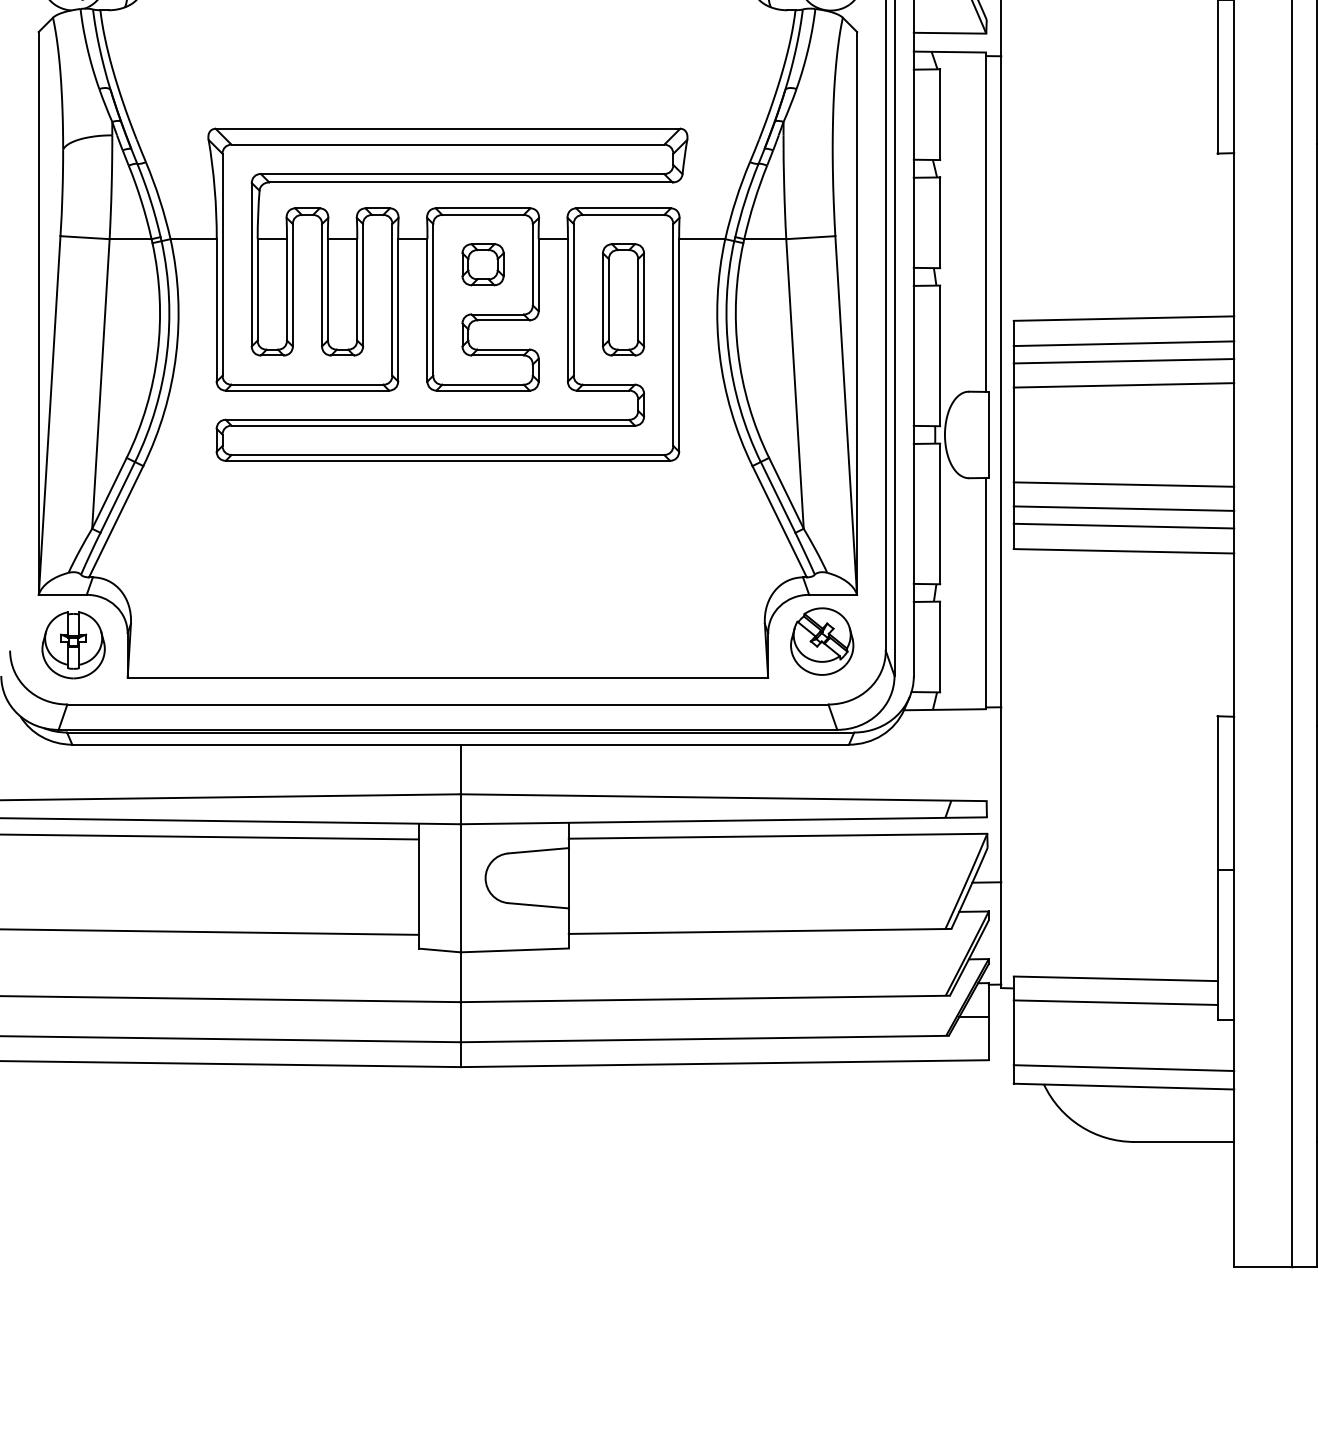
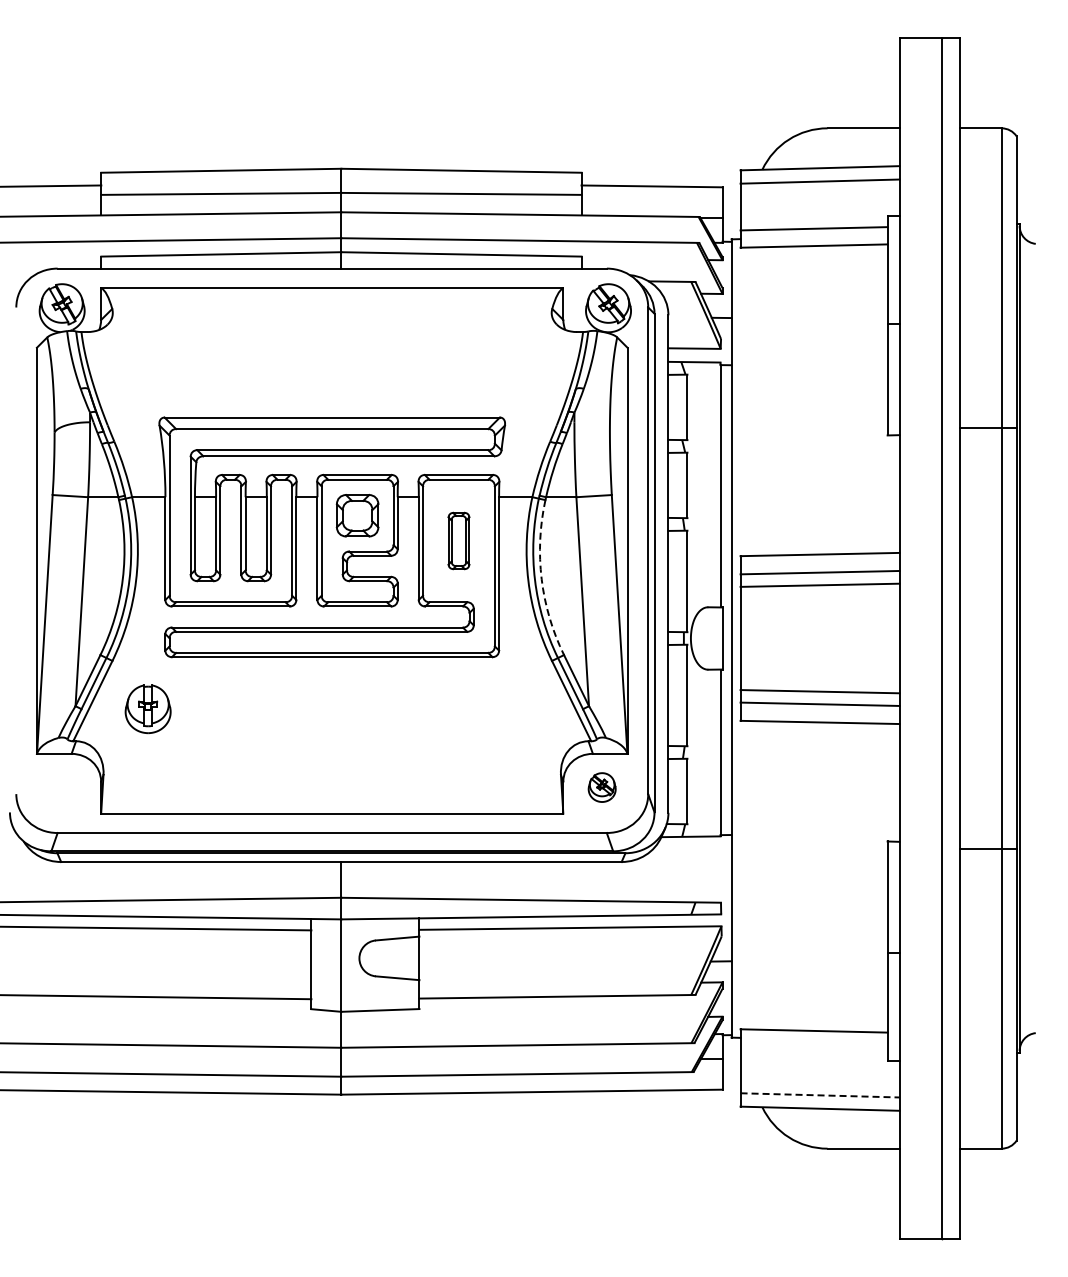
part: (482, 264) -> (357, 515), size x1.4
part: (622, 299) -> (458, 540), size x0.7
arc: (737, 353) -> (541, 579), solid -> dashed
line: (1123, 385) -> (819, 602), removed
line: (1123, 483) -> (819, 673), removed
part: (821, 641) -> (601, 787), size x0.6
part: (72, 645) -> (147, 709), moved
line: (1114, 1001) -> (813, 1047), removed
line: (1124, 1068) -> (820, 1095), solid -> dashed

